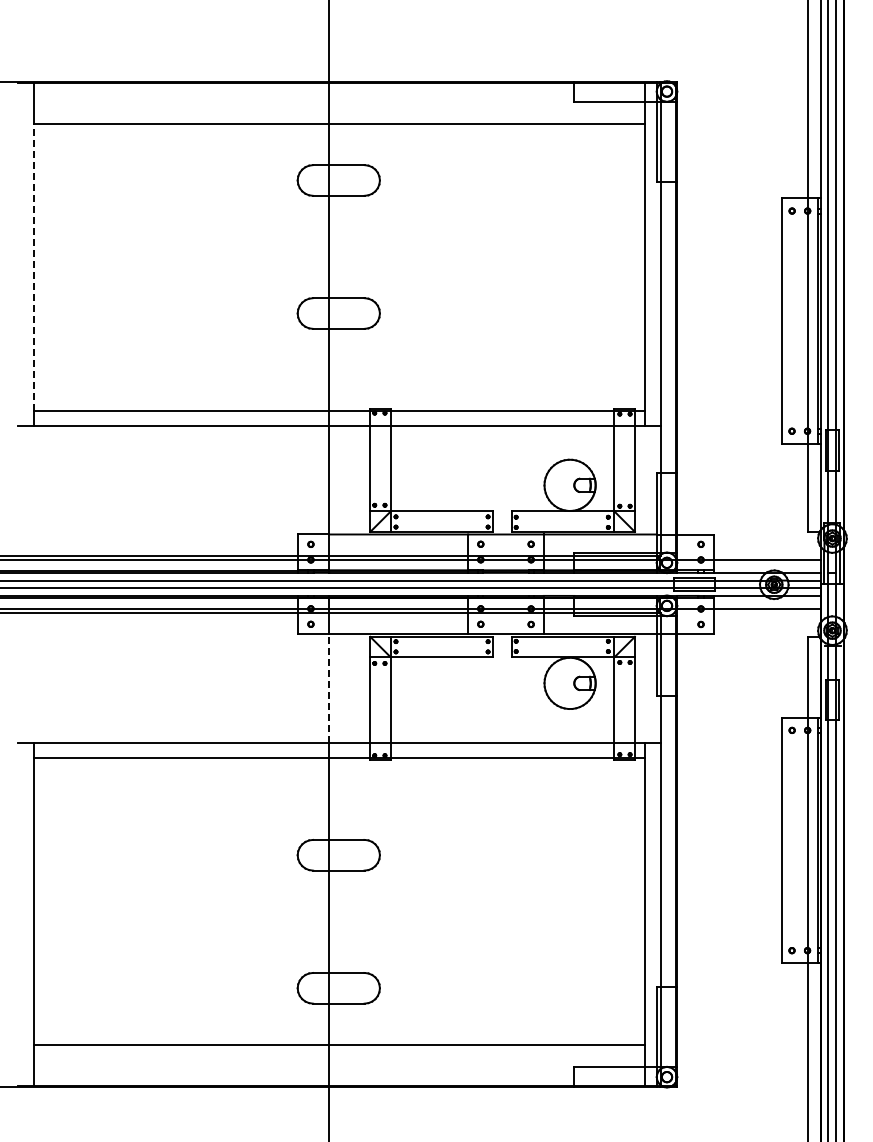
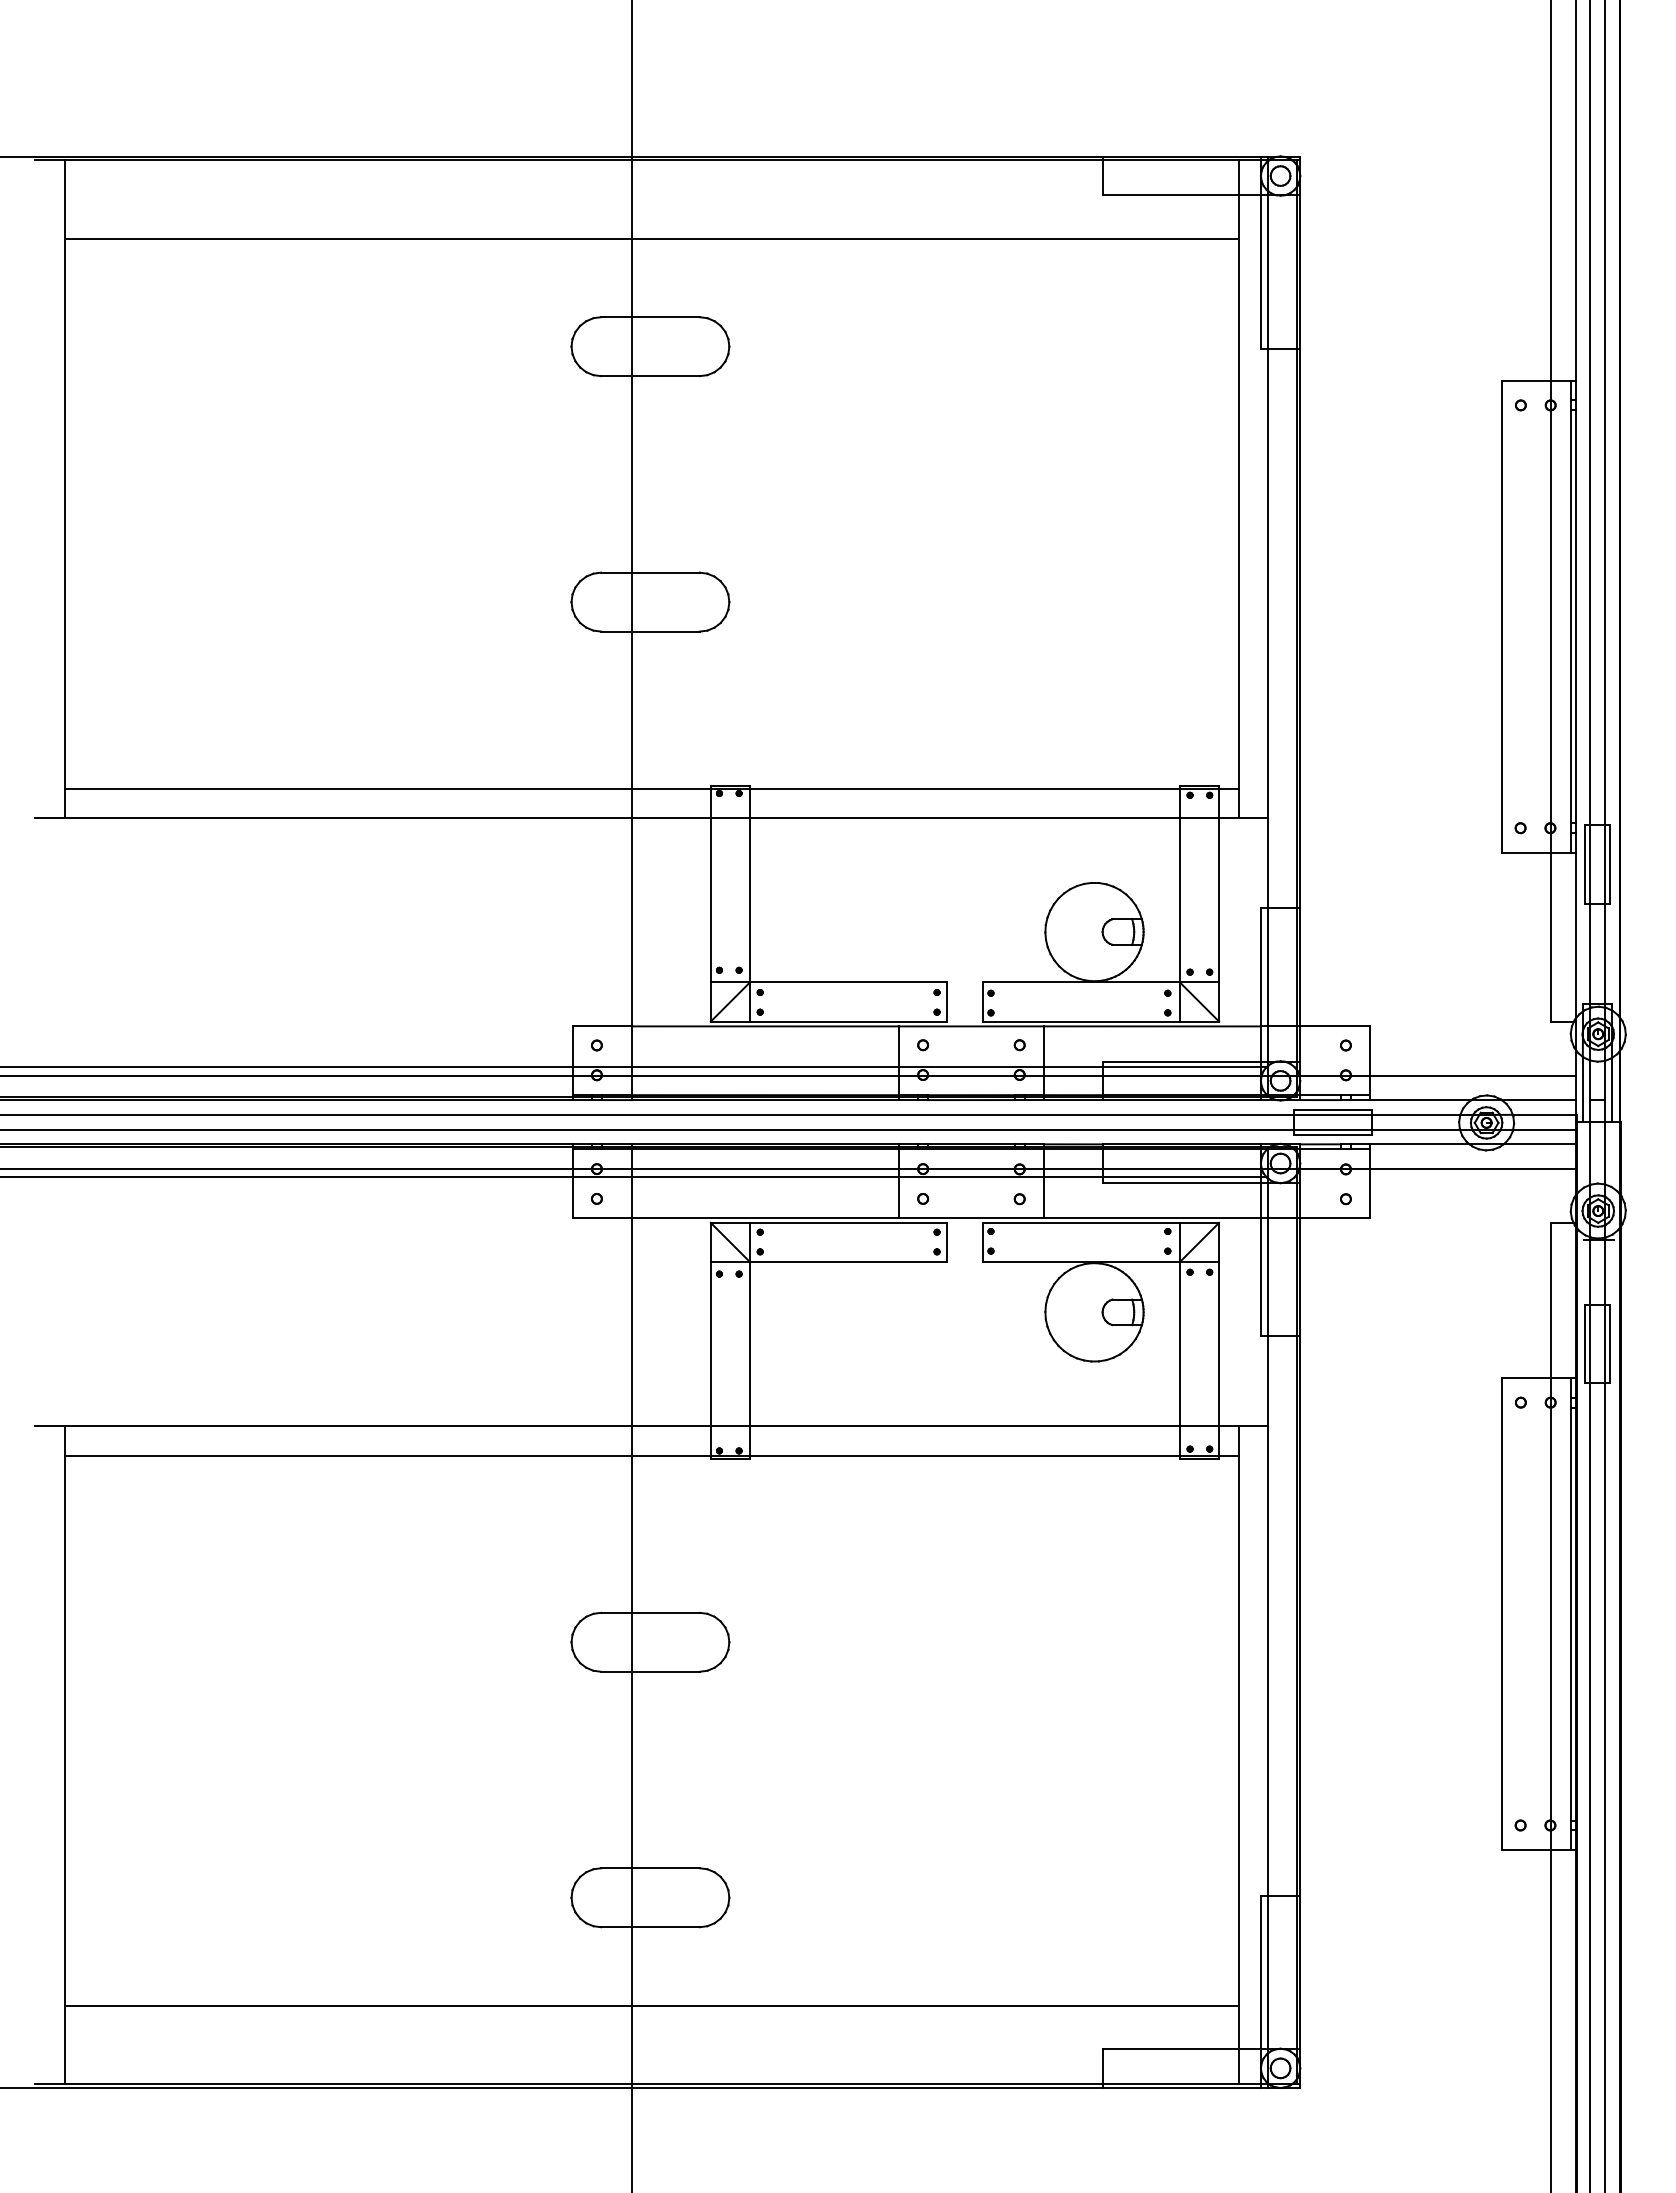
line: (33, 266) -> (64, 511), dashed -> solid
line: (329, 687) -> (632, 1320), dashed -> solid

